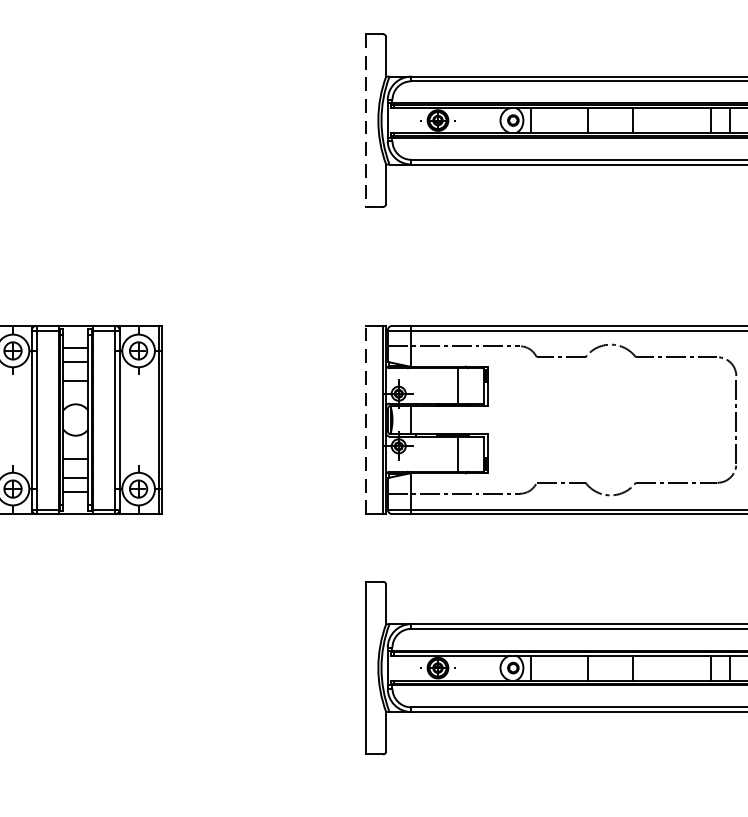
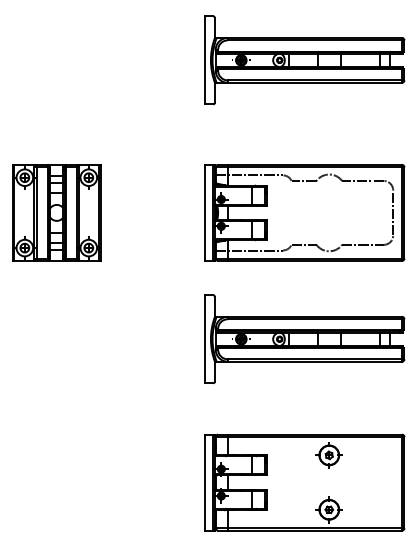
line: (365, 120) -> (204, 60), dashed -> solid
line: (365, 419) -> (204, 212), dashed -> solid

